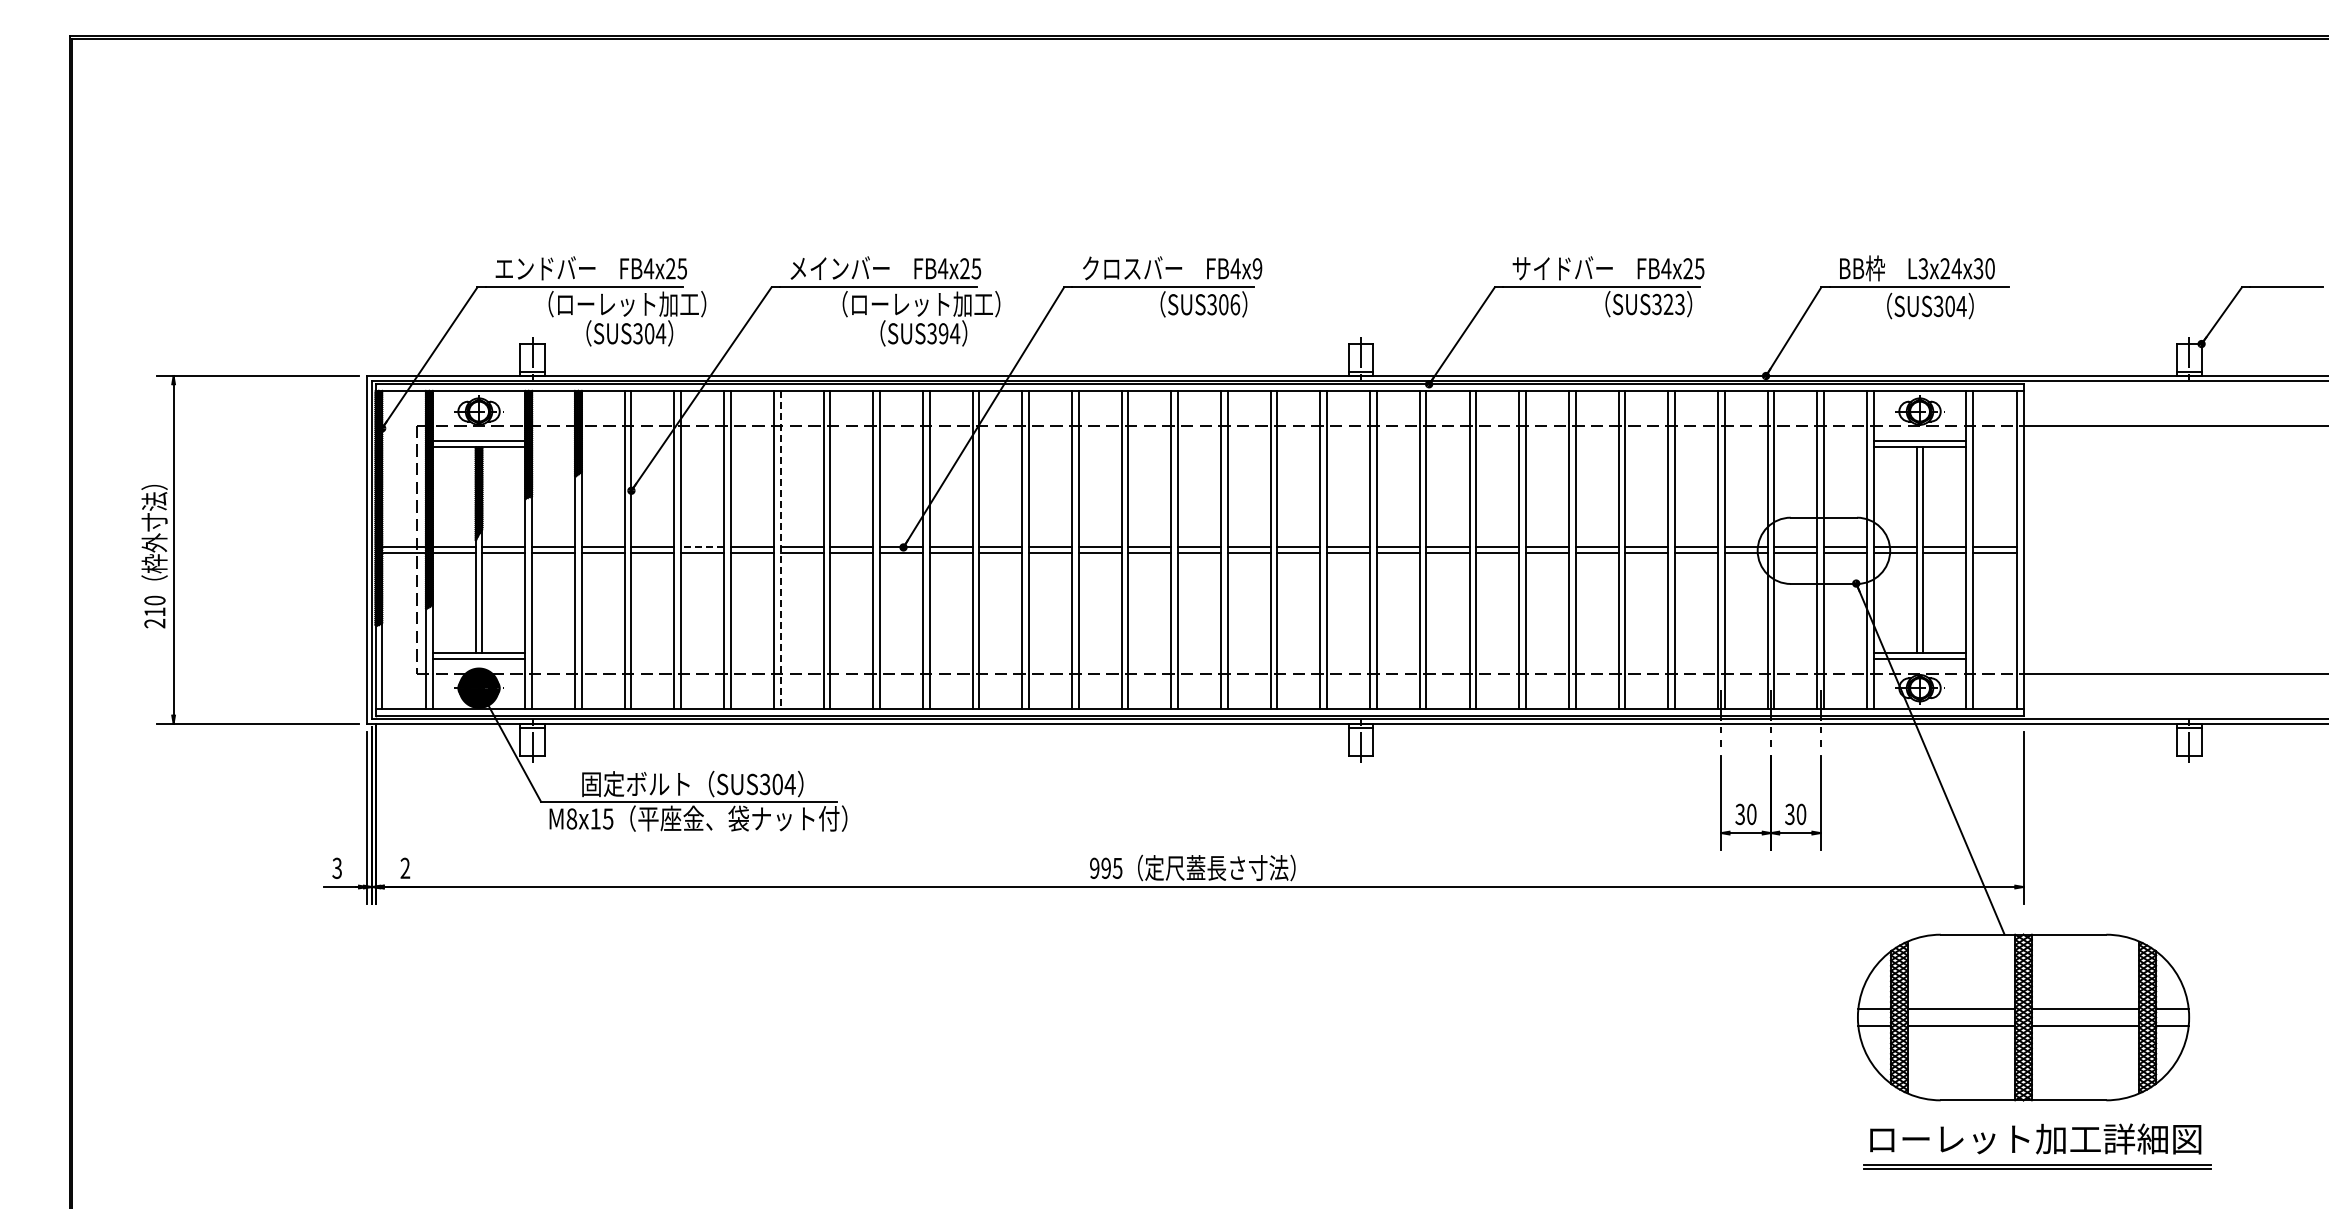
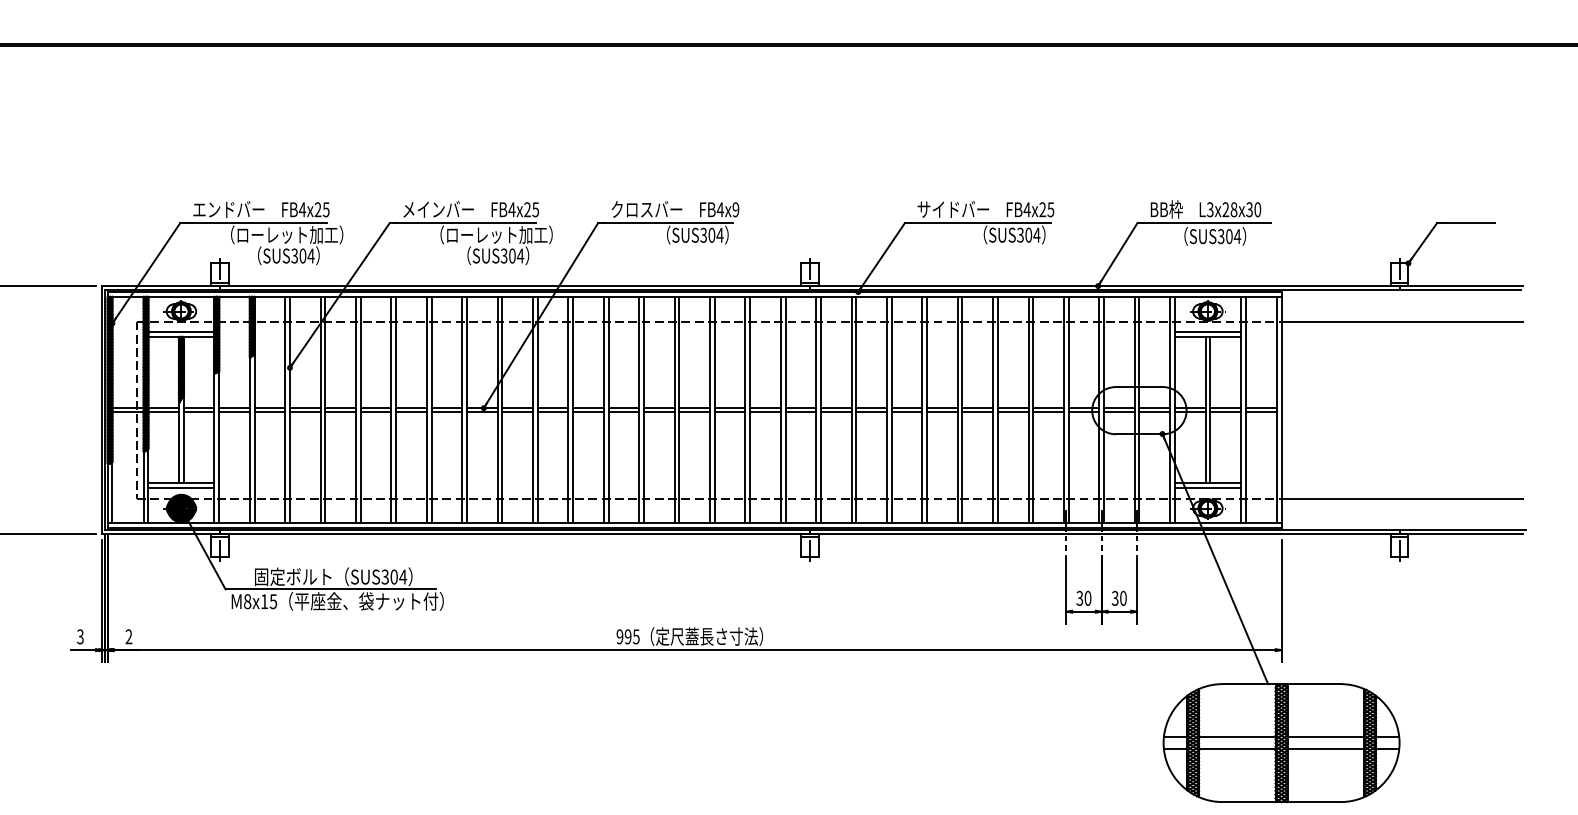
text: (1956, 268) -> (1233, 209), L3x24x30 -> L3x28x30
text: (1235, 304) -> (720, 235), SUS306 -> SUS304
text: (1674, 304) -> (1032, 235), SUS323 -> SUS304
text: (943, 333) -> (512, 255), SUS394 -> SUS304
line: (702, 546) -> (340, 407), dashed -> solid
line: (780, 550) -> (396, 410), dashed -> solid

